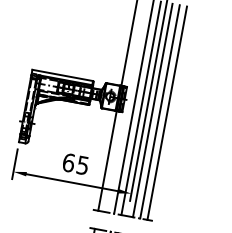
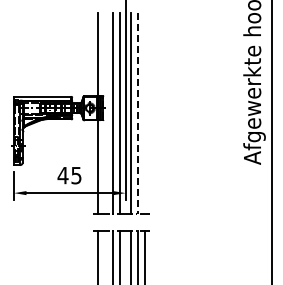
line: (159, 111) -> (137, 113), solid -> dashed
line: (167, 113) -> (144, 113), removed
text: (68, 162) -> (62, 175), 65 -> 45

